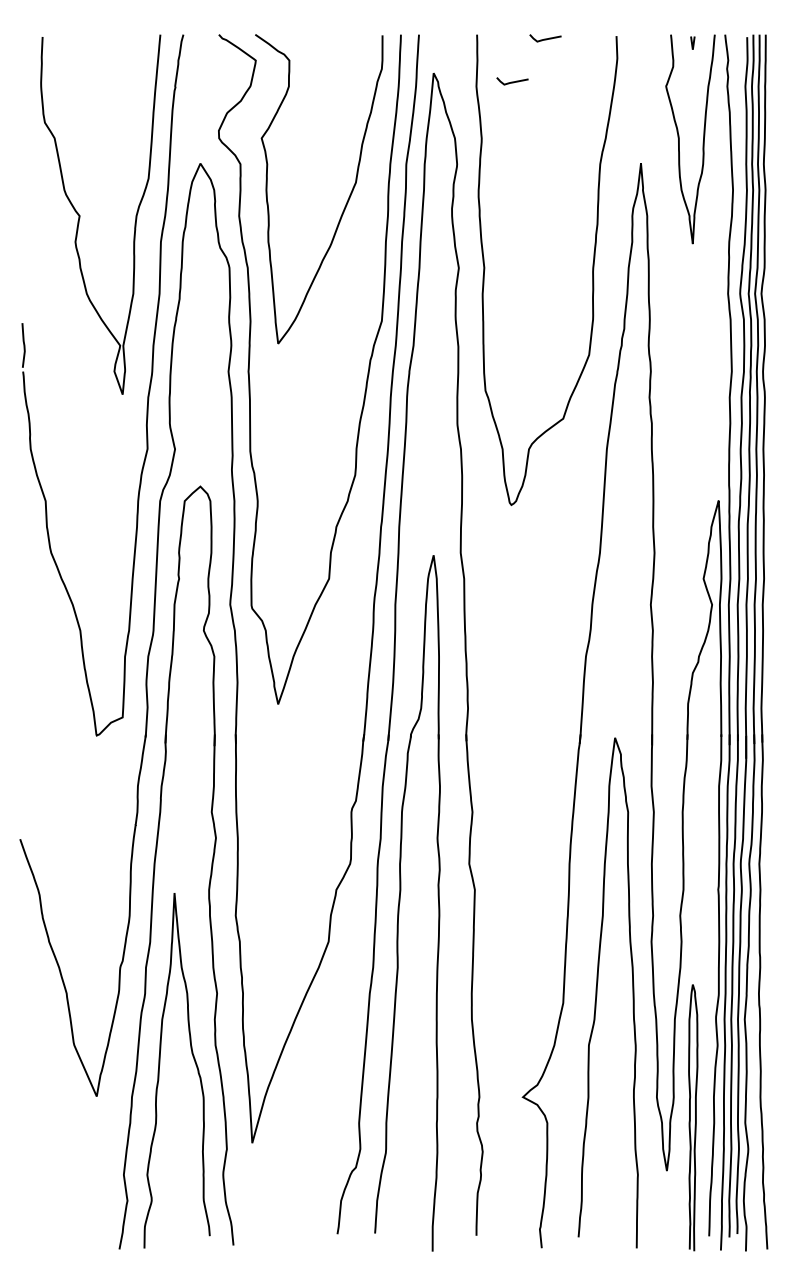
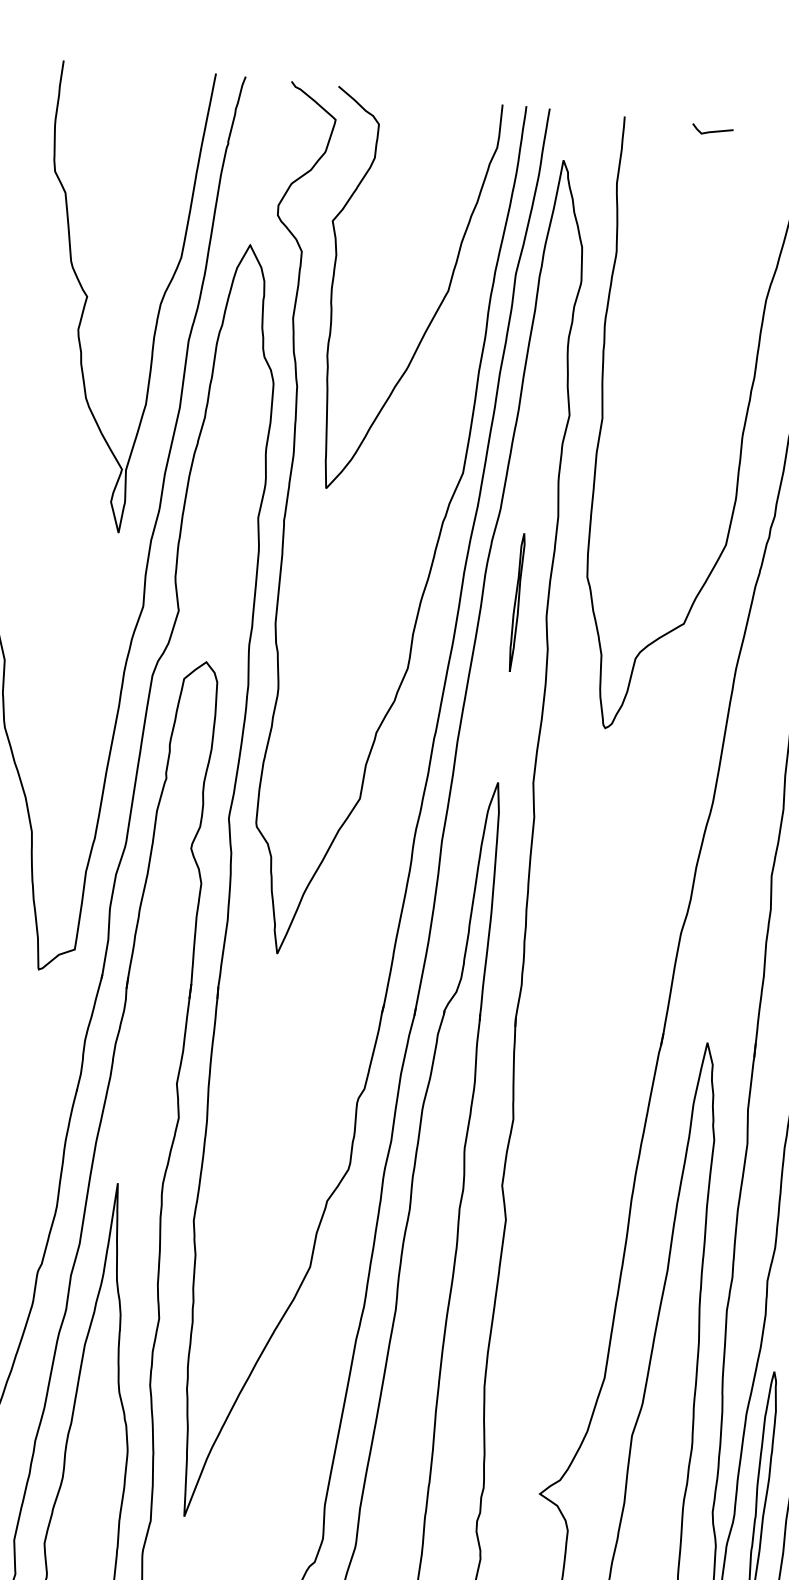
line: (512, 81) -> (664, 181), removed
part: (433, 415) -> (516, 602), added

